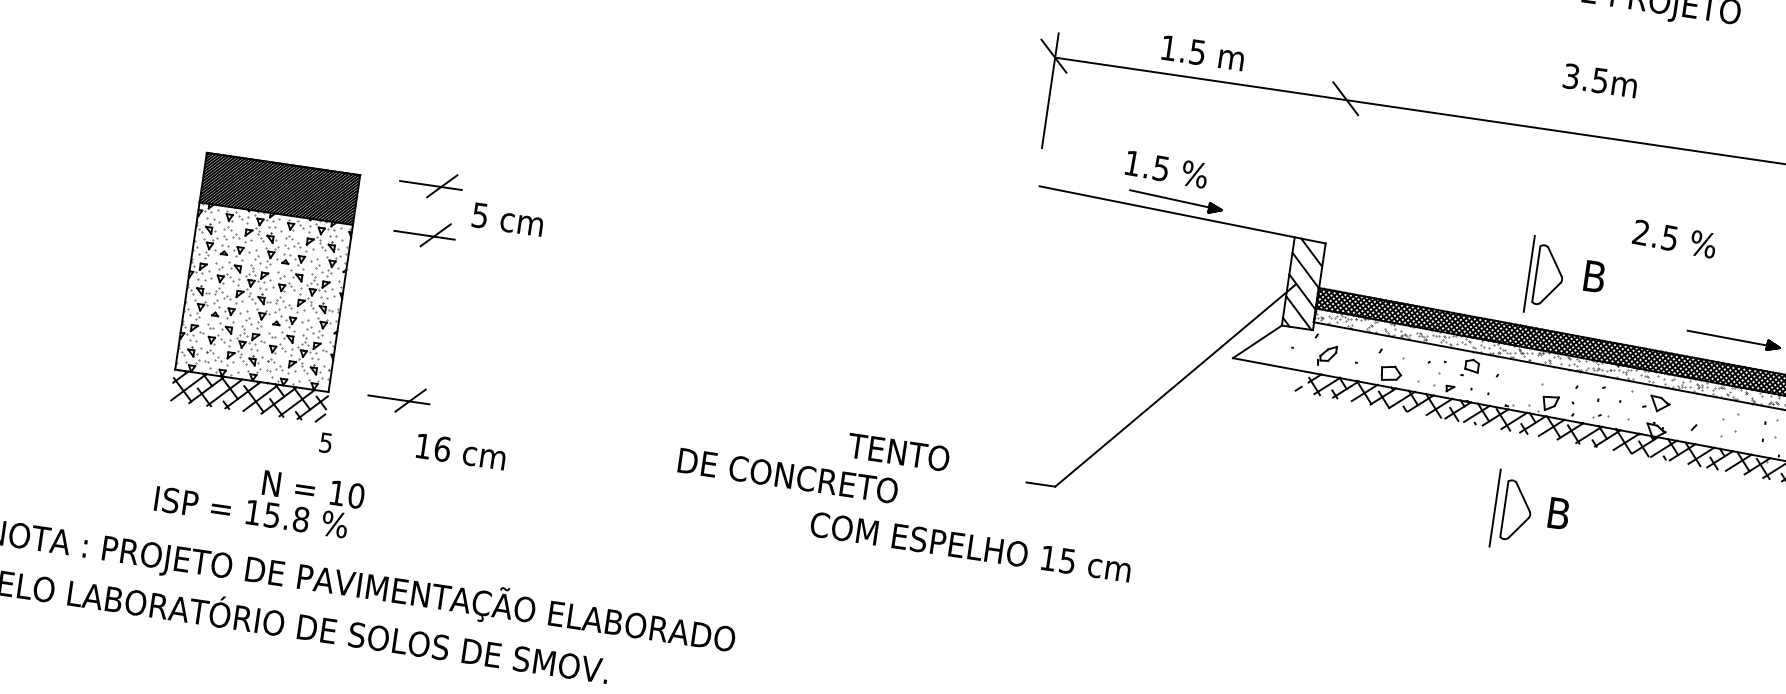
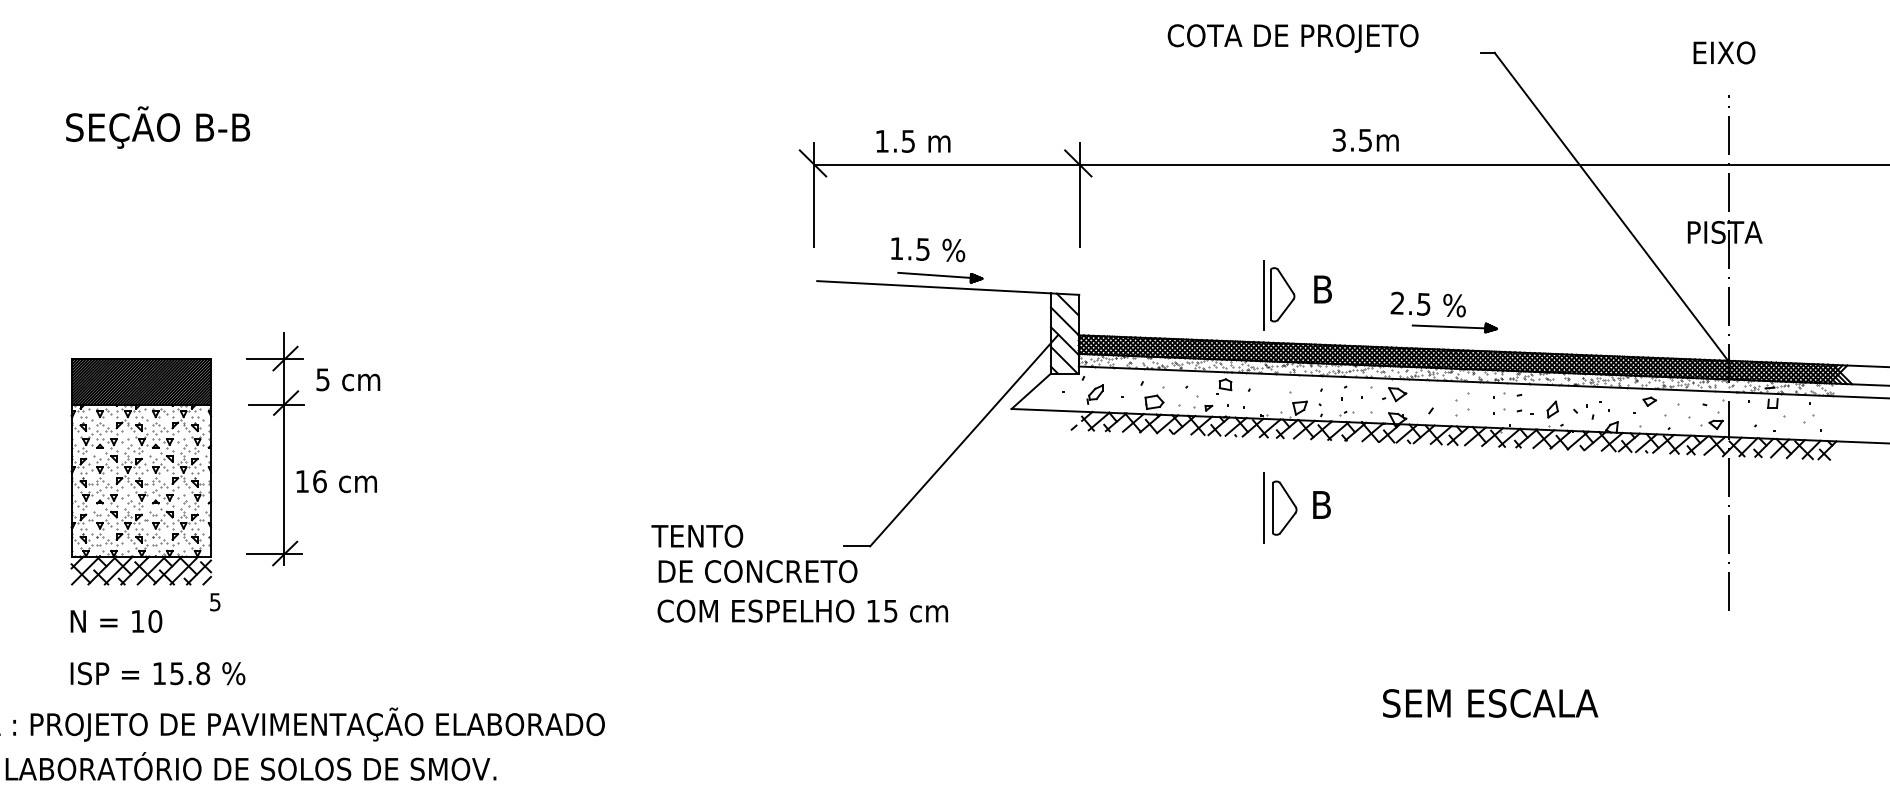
text: (1203, 53) -> (913, 141), moved
text: (1600, 79) -> (1365, 139), moved
line: (1342, 133) -> (1079, 194), added
text: (1673, 238) -> (1427, 304), moved
line: (426, 284) -> (284, 448), added
text: (460, 451) -> (336, 481), moved
text: (898, 451) -> (697, 535), moved
text: (787, 475) -> (757, 571), moved
text: (313, 489) -> (116, 621), moved

